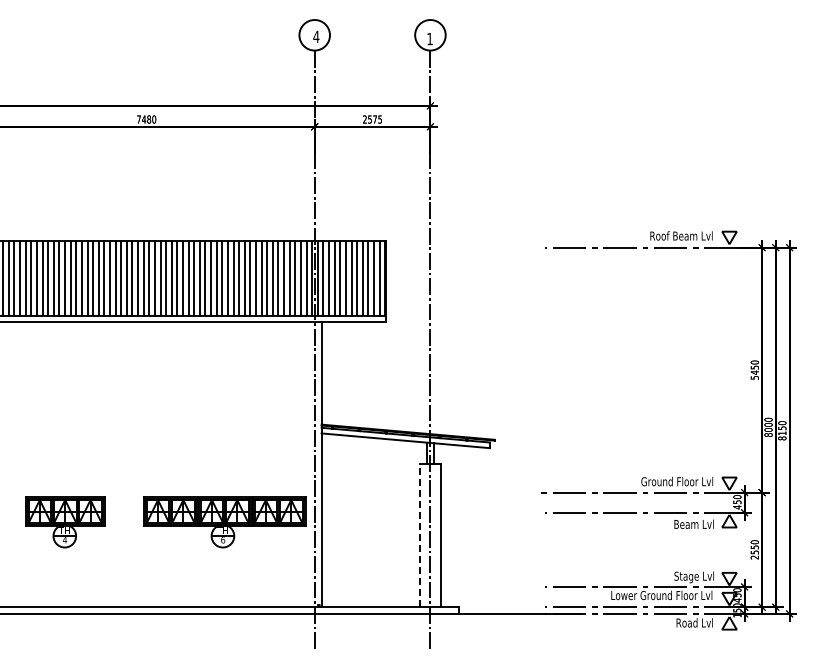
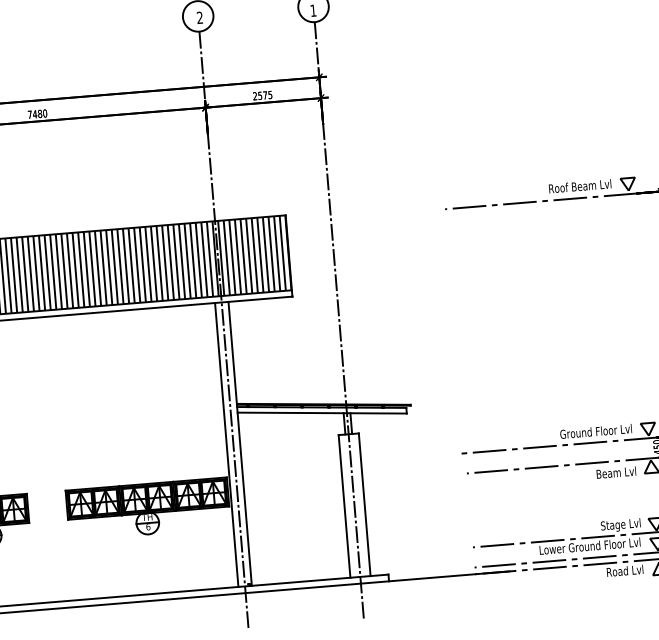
text: (316, 36) -> (200, 17), 4 -> 2
line: (308, 464) -> (227, 444), added
line: (420, 535) -> (344, 506), dashed -> solid

